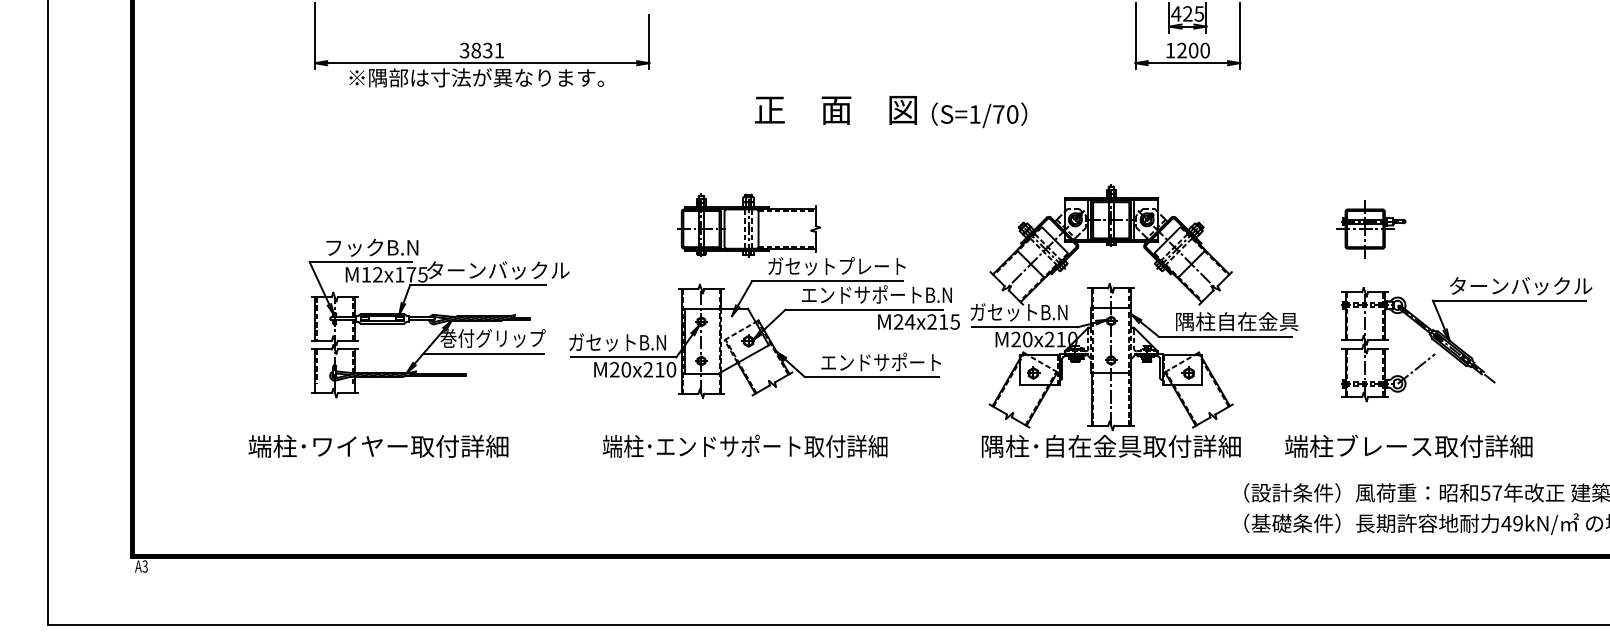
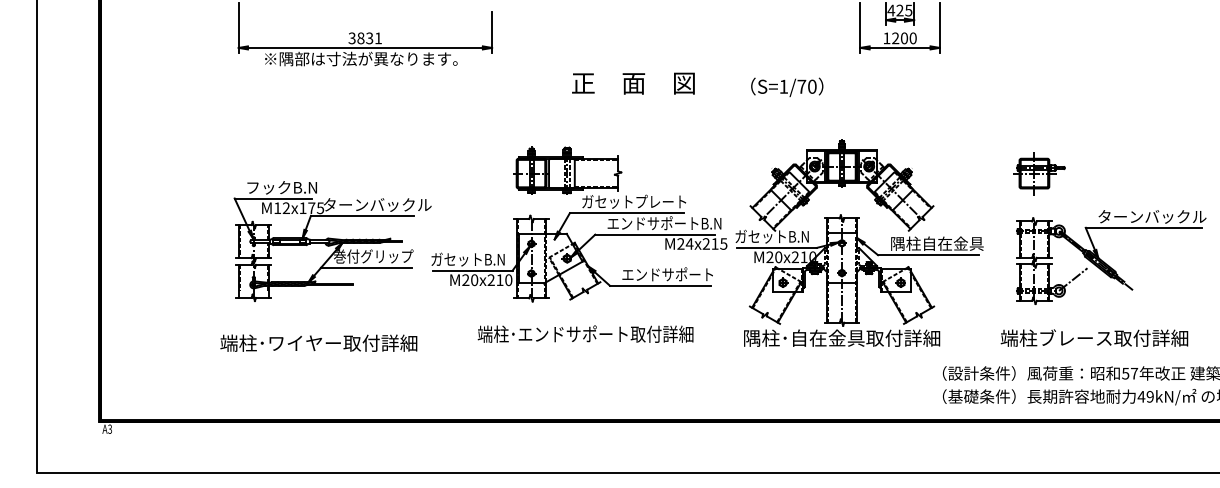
text: (979, 114) -> (787, 86), moved
text: (378, 445) -> (318, 342), moved
text: (744, 445) -> (585, 333), moved
text: (1408, 445) -> (1094, 337), moved

